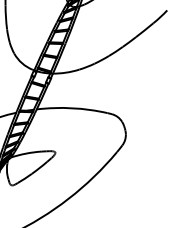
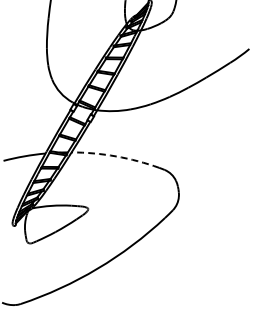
arc: (72, 108) -> (116, 156), solid -> dashed

